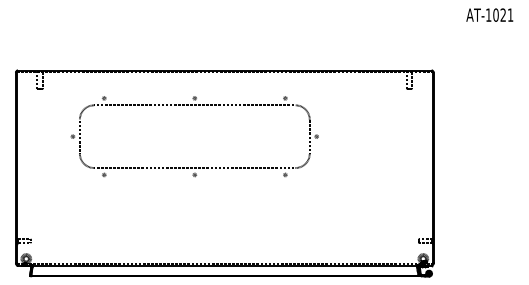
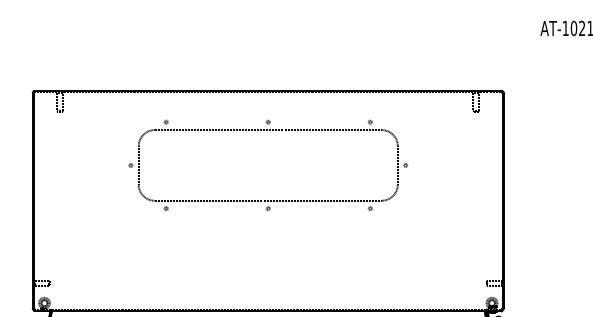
part: (194, 105) -> (267, 130), moved

